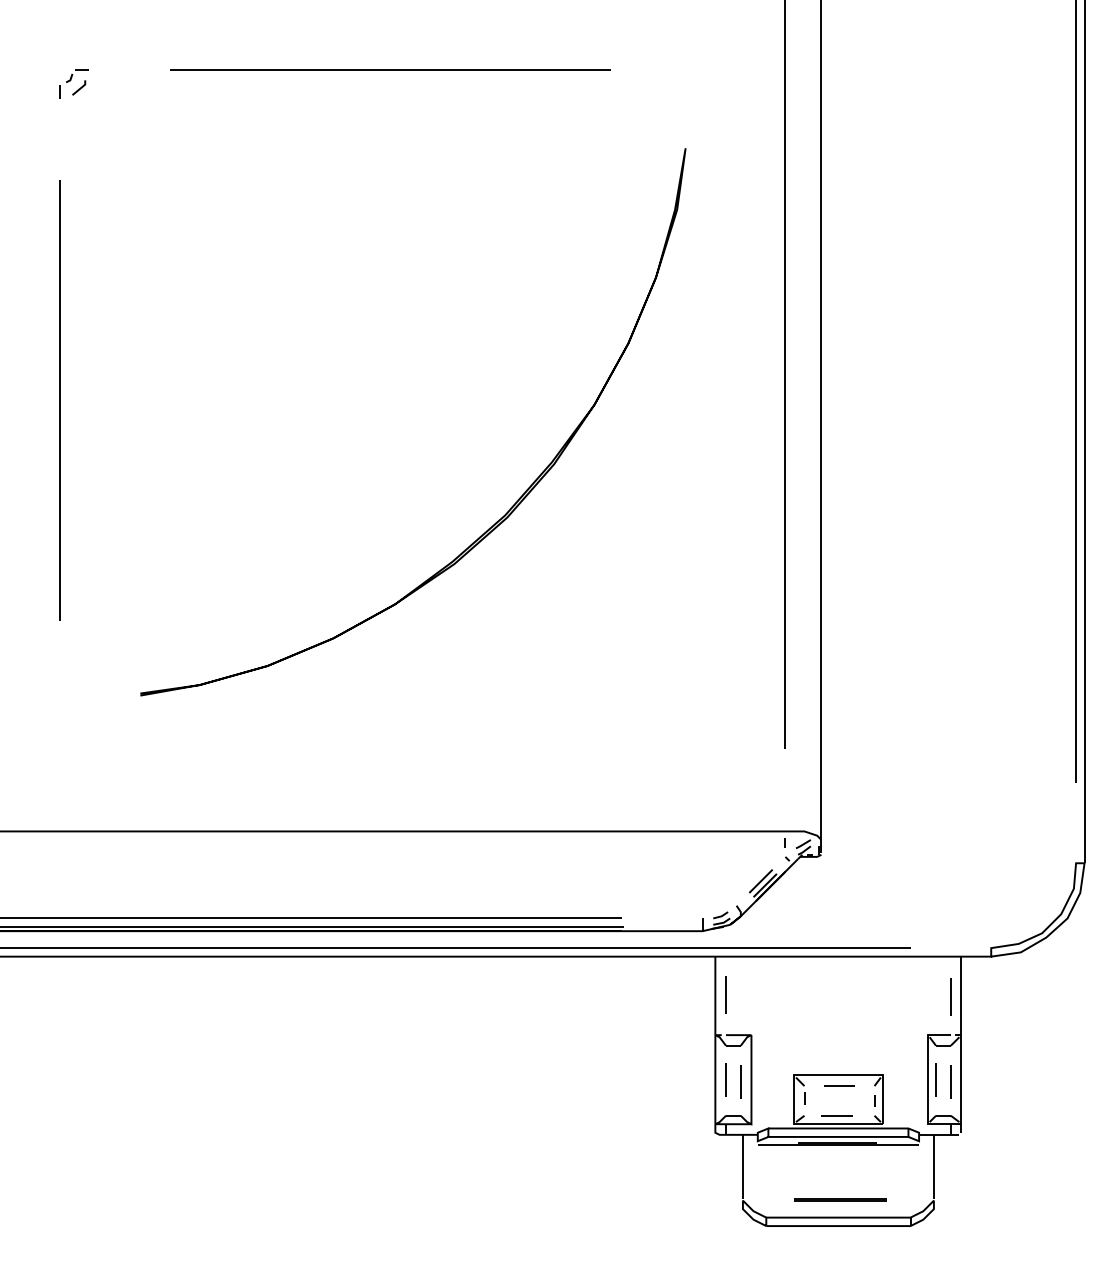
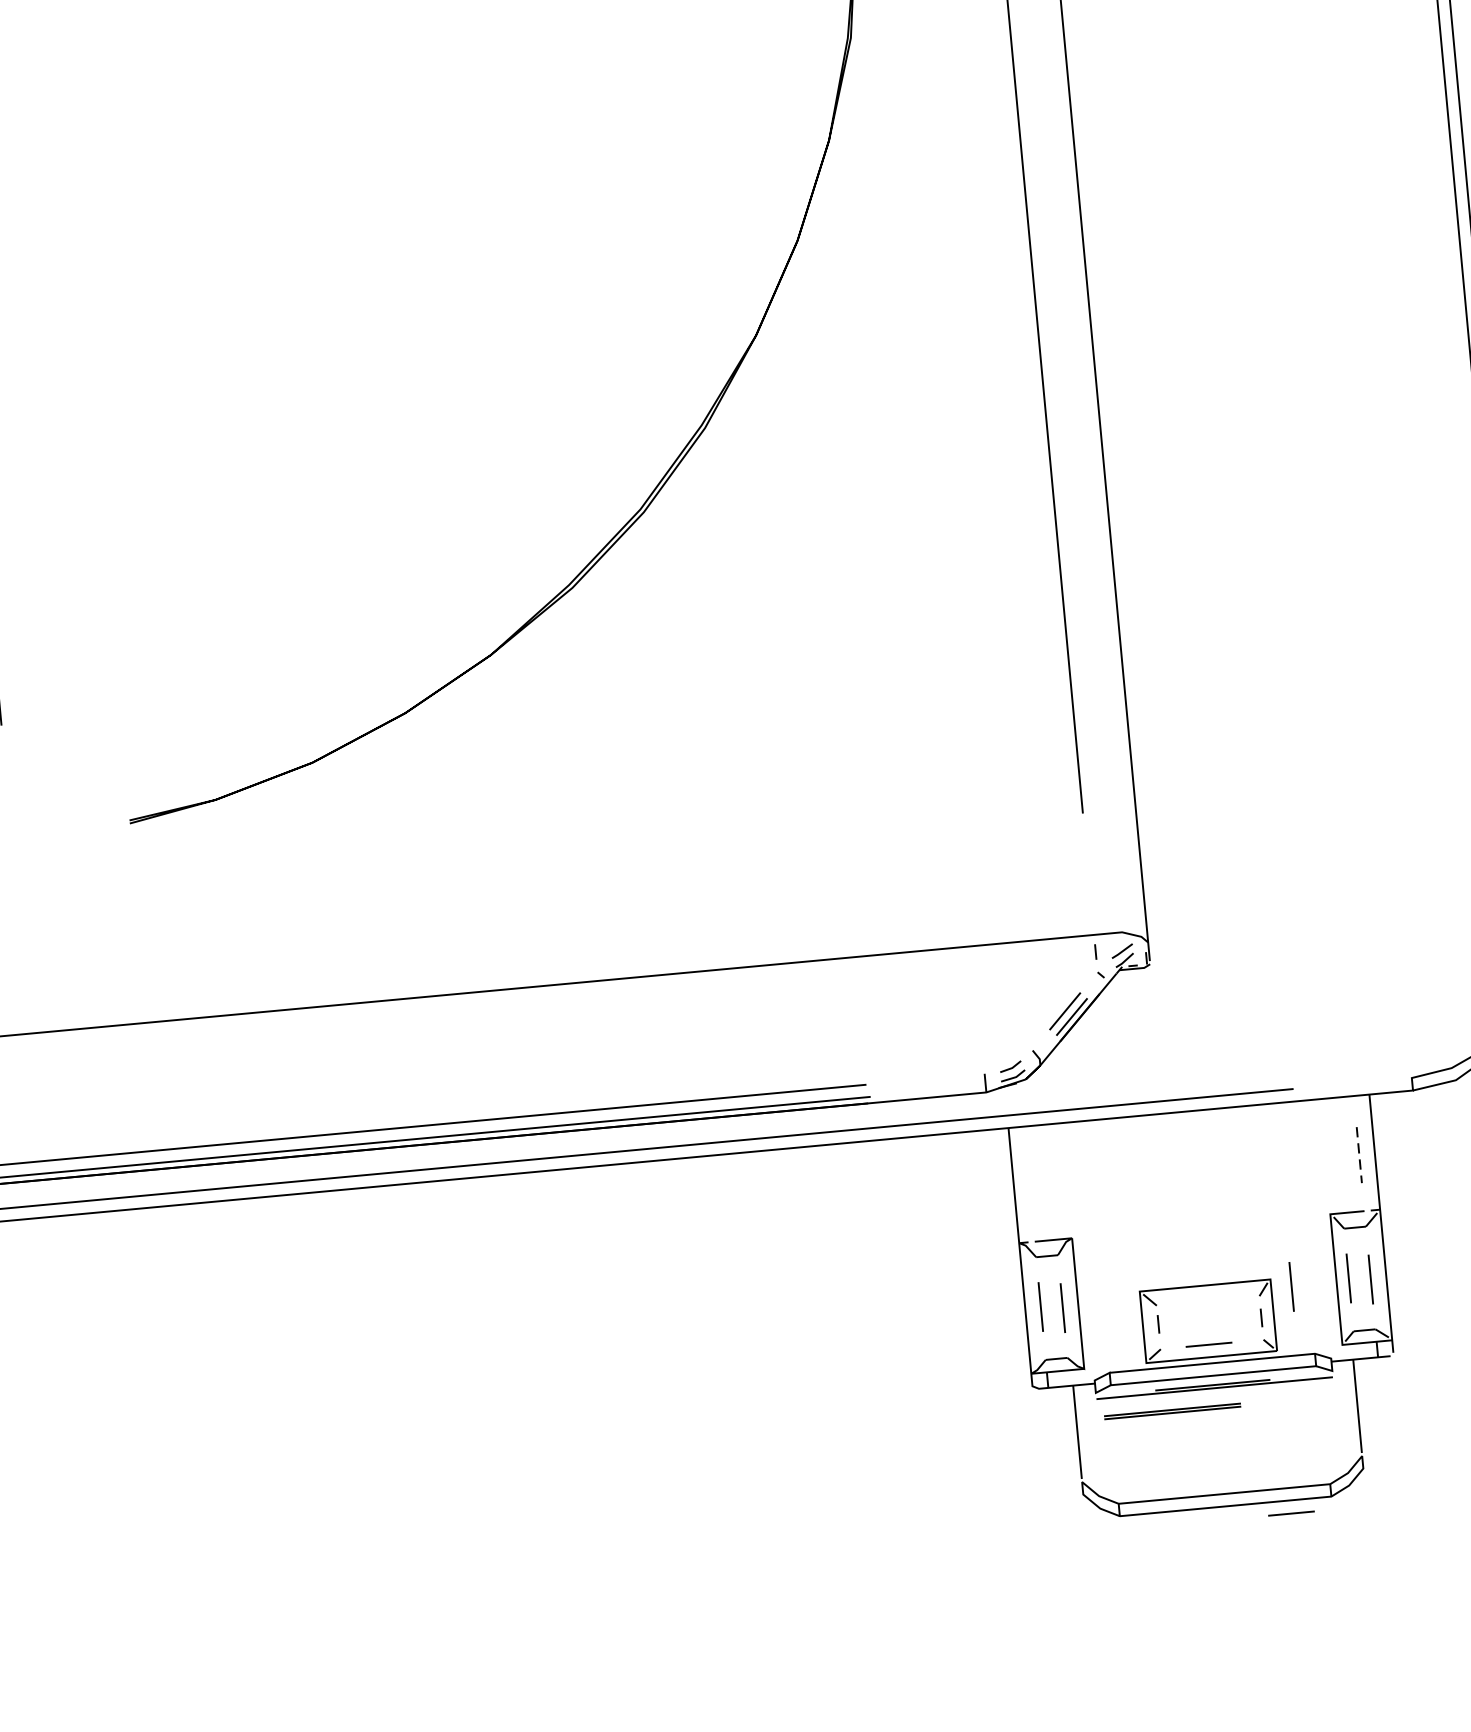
line: (725, 994) -> (1028, 1182), removed
line: (950, 997) -> (1358, 1155), solid -> dashed
line: (896, 1081) -> (1291, 1286), added
line: (839, 1085) -> (1291, 1512), moved
line: (840, 1199) -> (1172, 1411), moved

